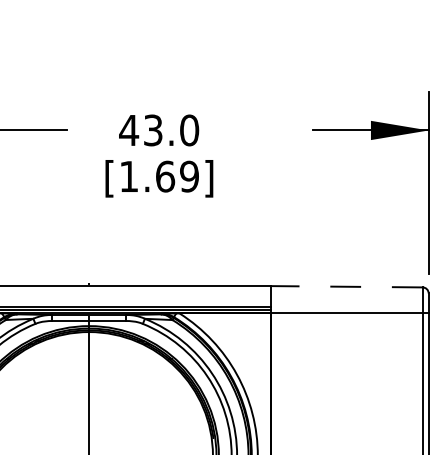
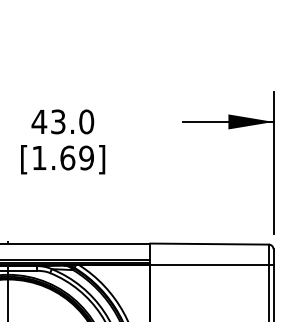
line: (346, 286) -> (209, 243), dashed -> solid

